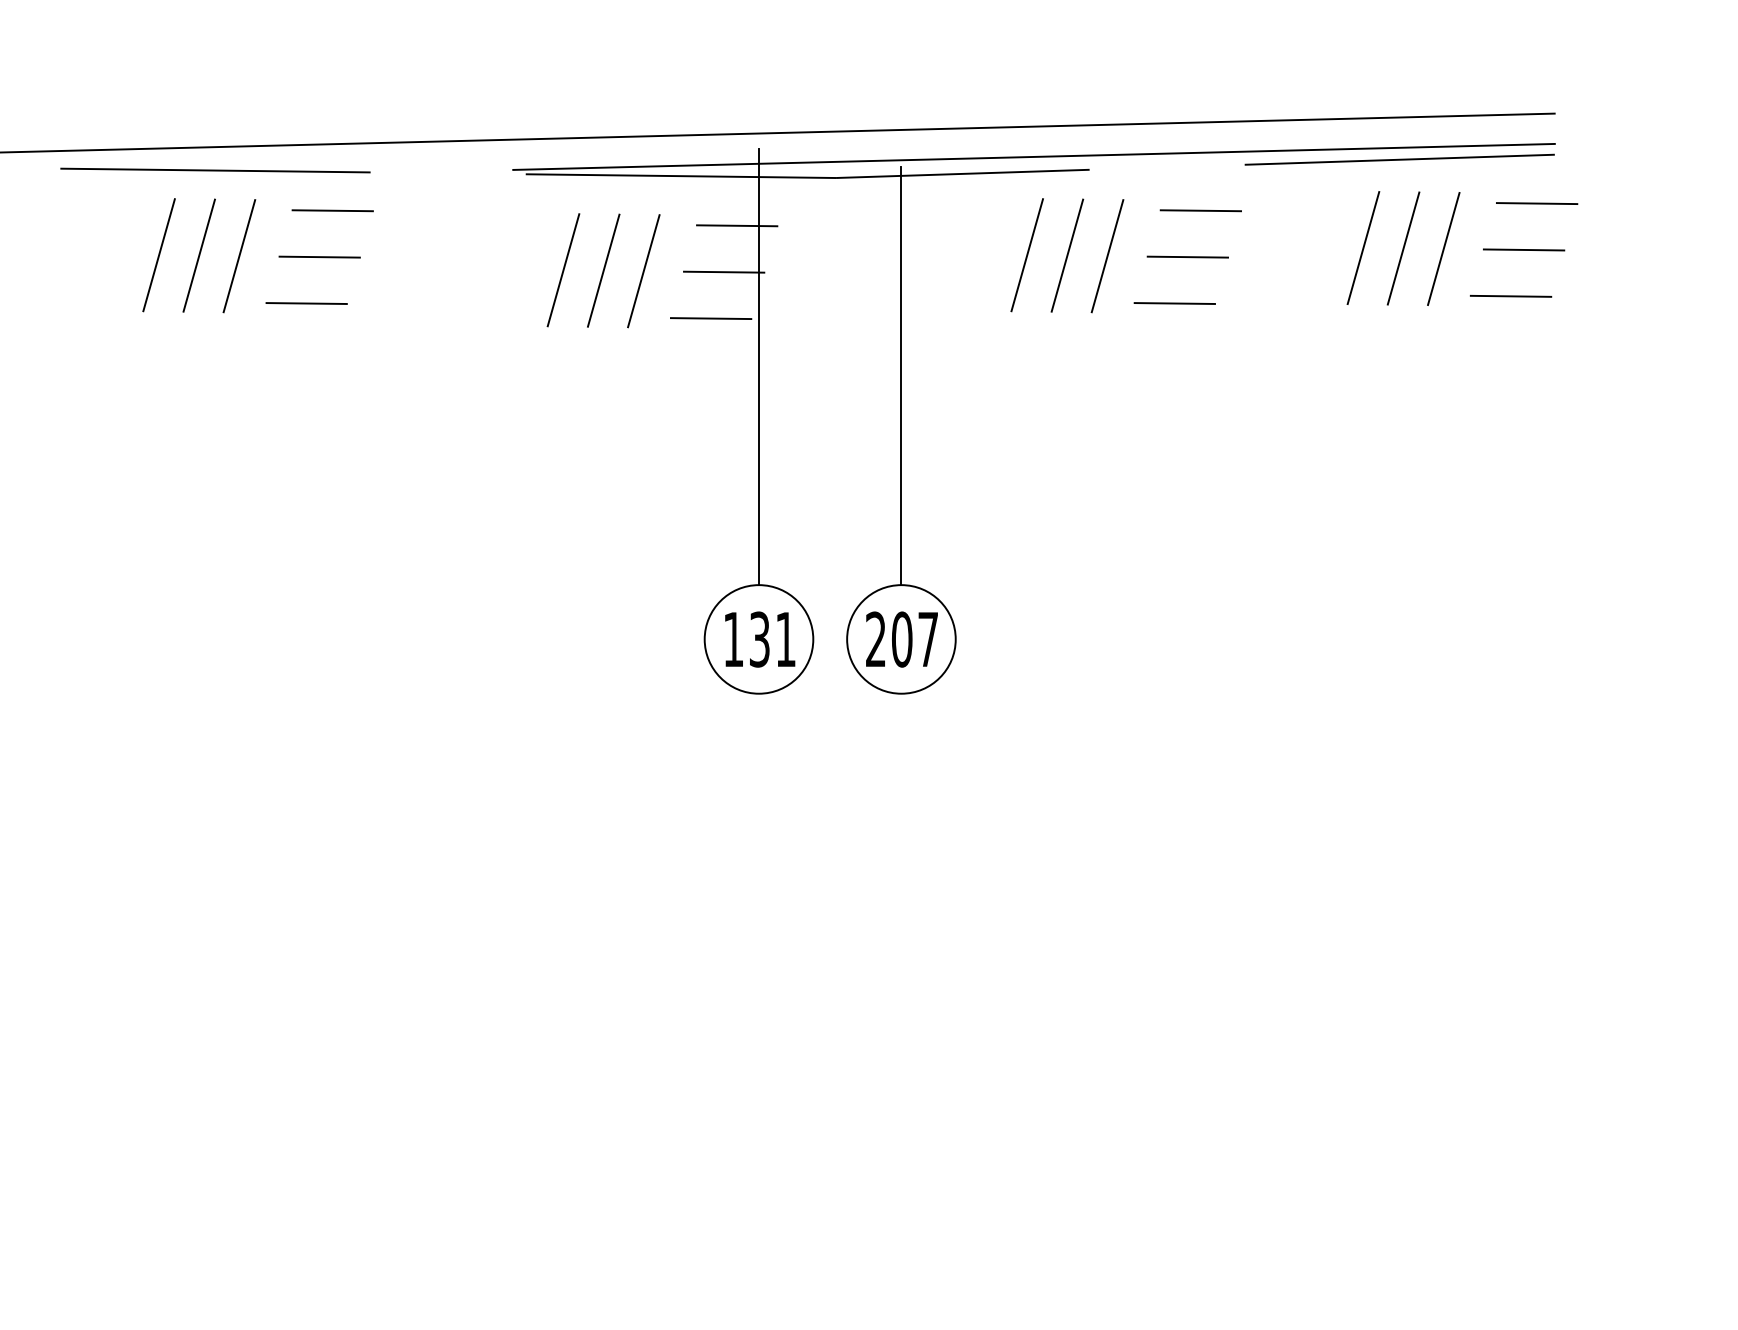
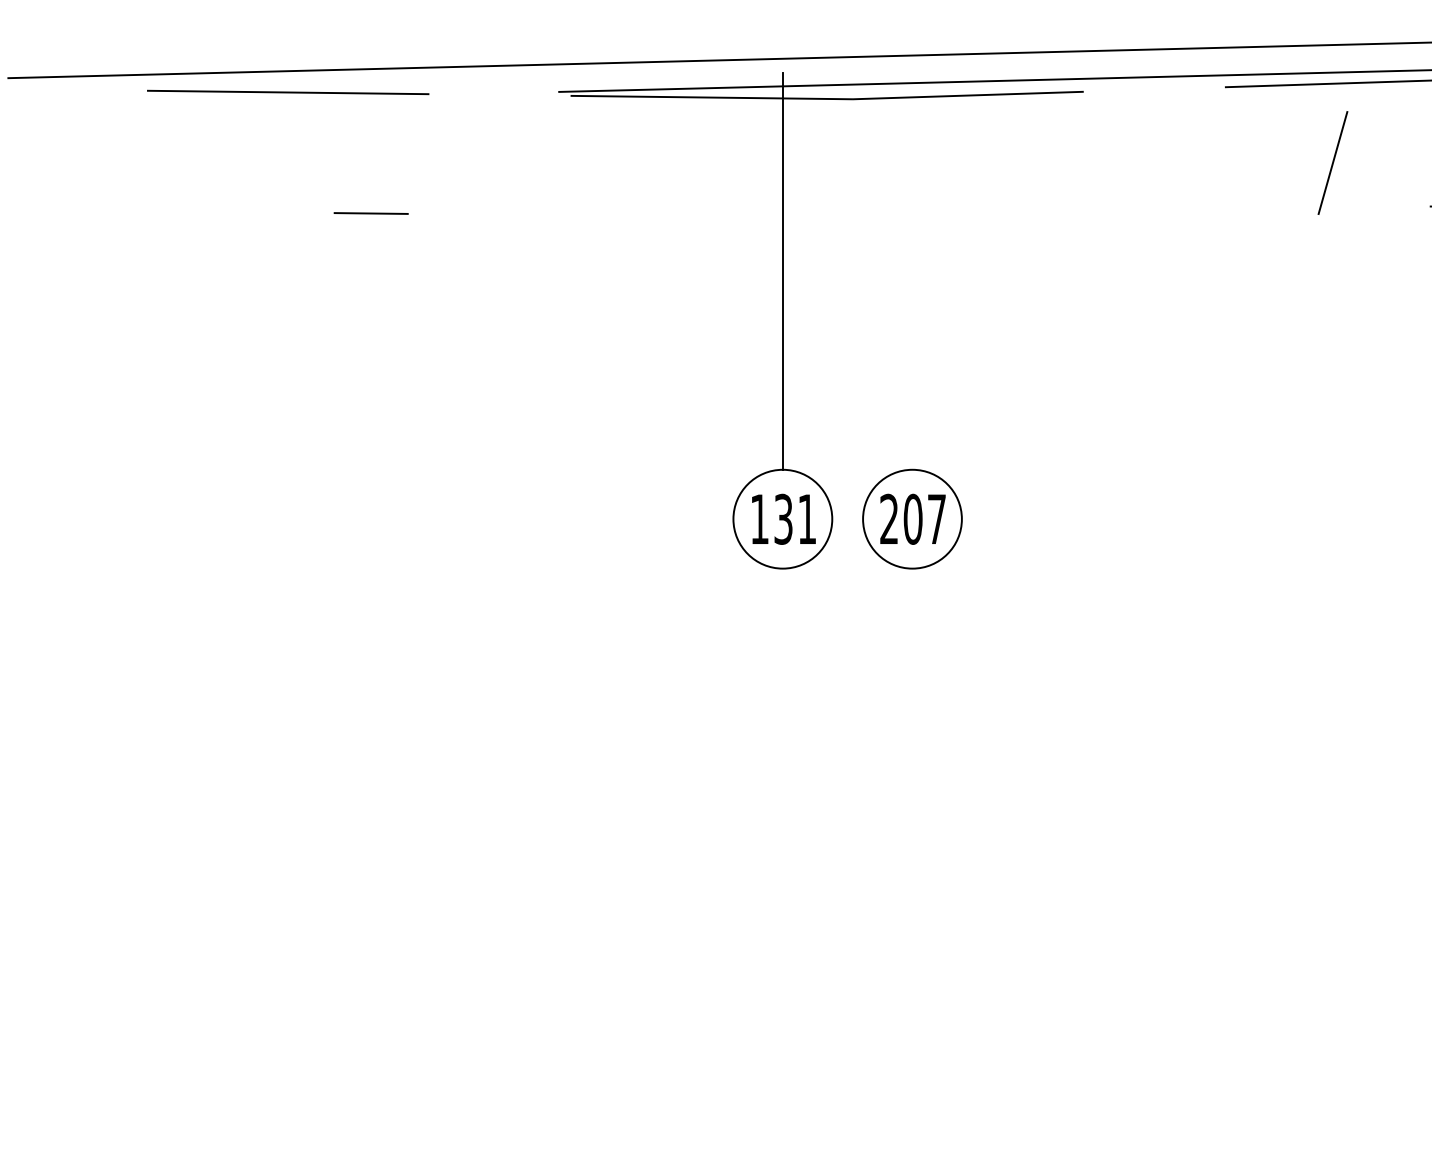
line: (332, 210) -> (394, 128), removed
line: (1200, 210) -> (1184, 128), removed
line: (737, 225) -> (763, 142), removed
line: (1403, 248) -> (1369, 163), removed
line: (1443, 248) -> (1405, 163), removed
line: (158, 255) -> (236, 169), removed
line: (198, 255) -> (272, 169), removed
line: (1027, 255) -> (1027, 169), removed
line: (1067, 255) -> (1063, 169), removed
line: (239, 256) -> (310, 170), removed
line: (319, 256) -> (382, 170), removed
line: (1107, 256) -> (1100, 170), removed
line: (1187, 256) -> (1172, 170), removed
line: (563, 270) -> (604, 183), removed
line: (603, 270) -> (641, 183), removed
line: (643, 271) -> (677, 184), removed
line: (723, 271) -> (750, 184), removed
line: (1174, 303) -> (1161, 213), removed
line: (710, 318) -> (738, 227), removed
line: (901, 376) -> (912, 279), removed

